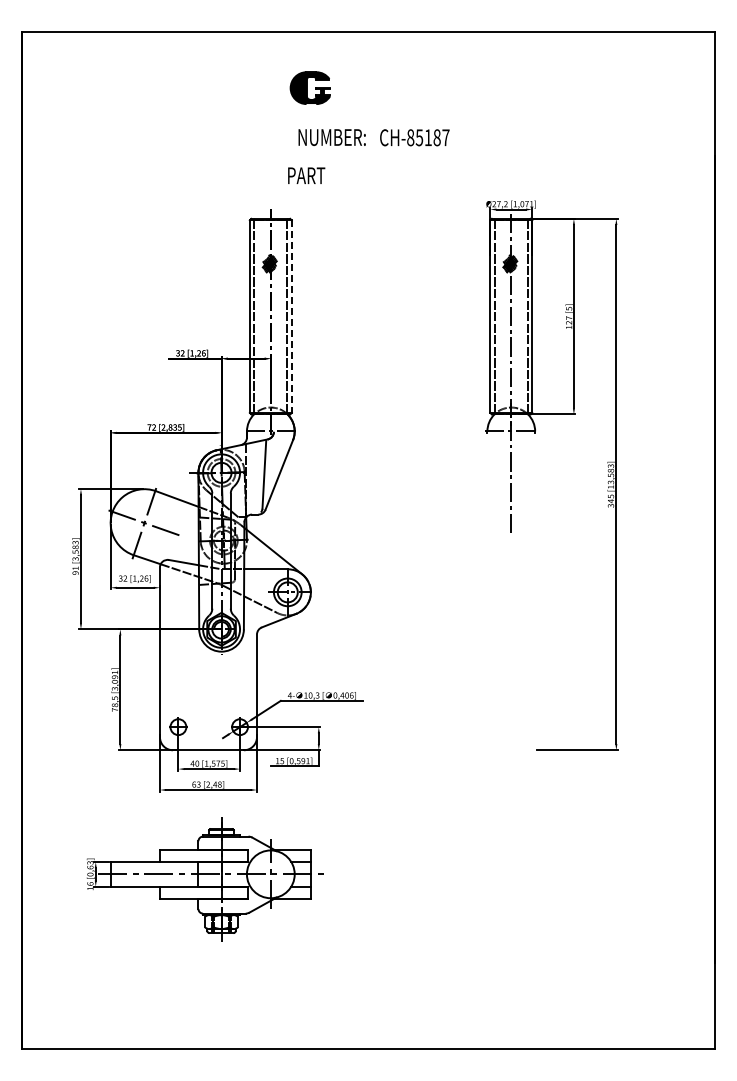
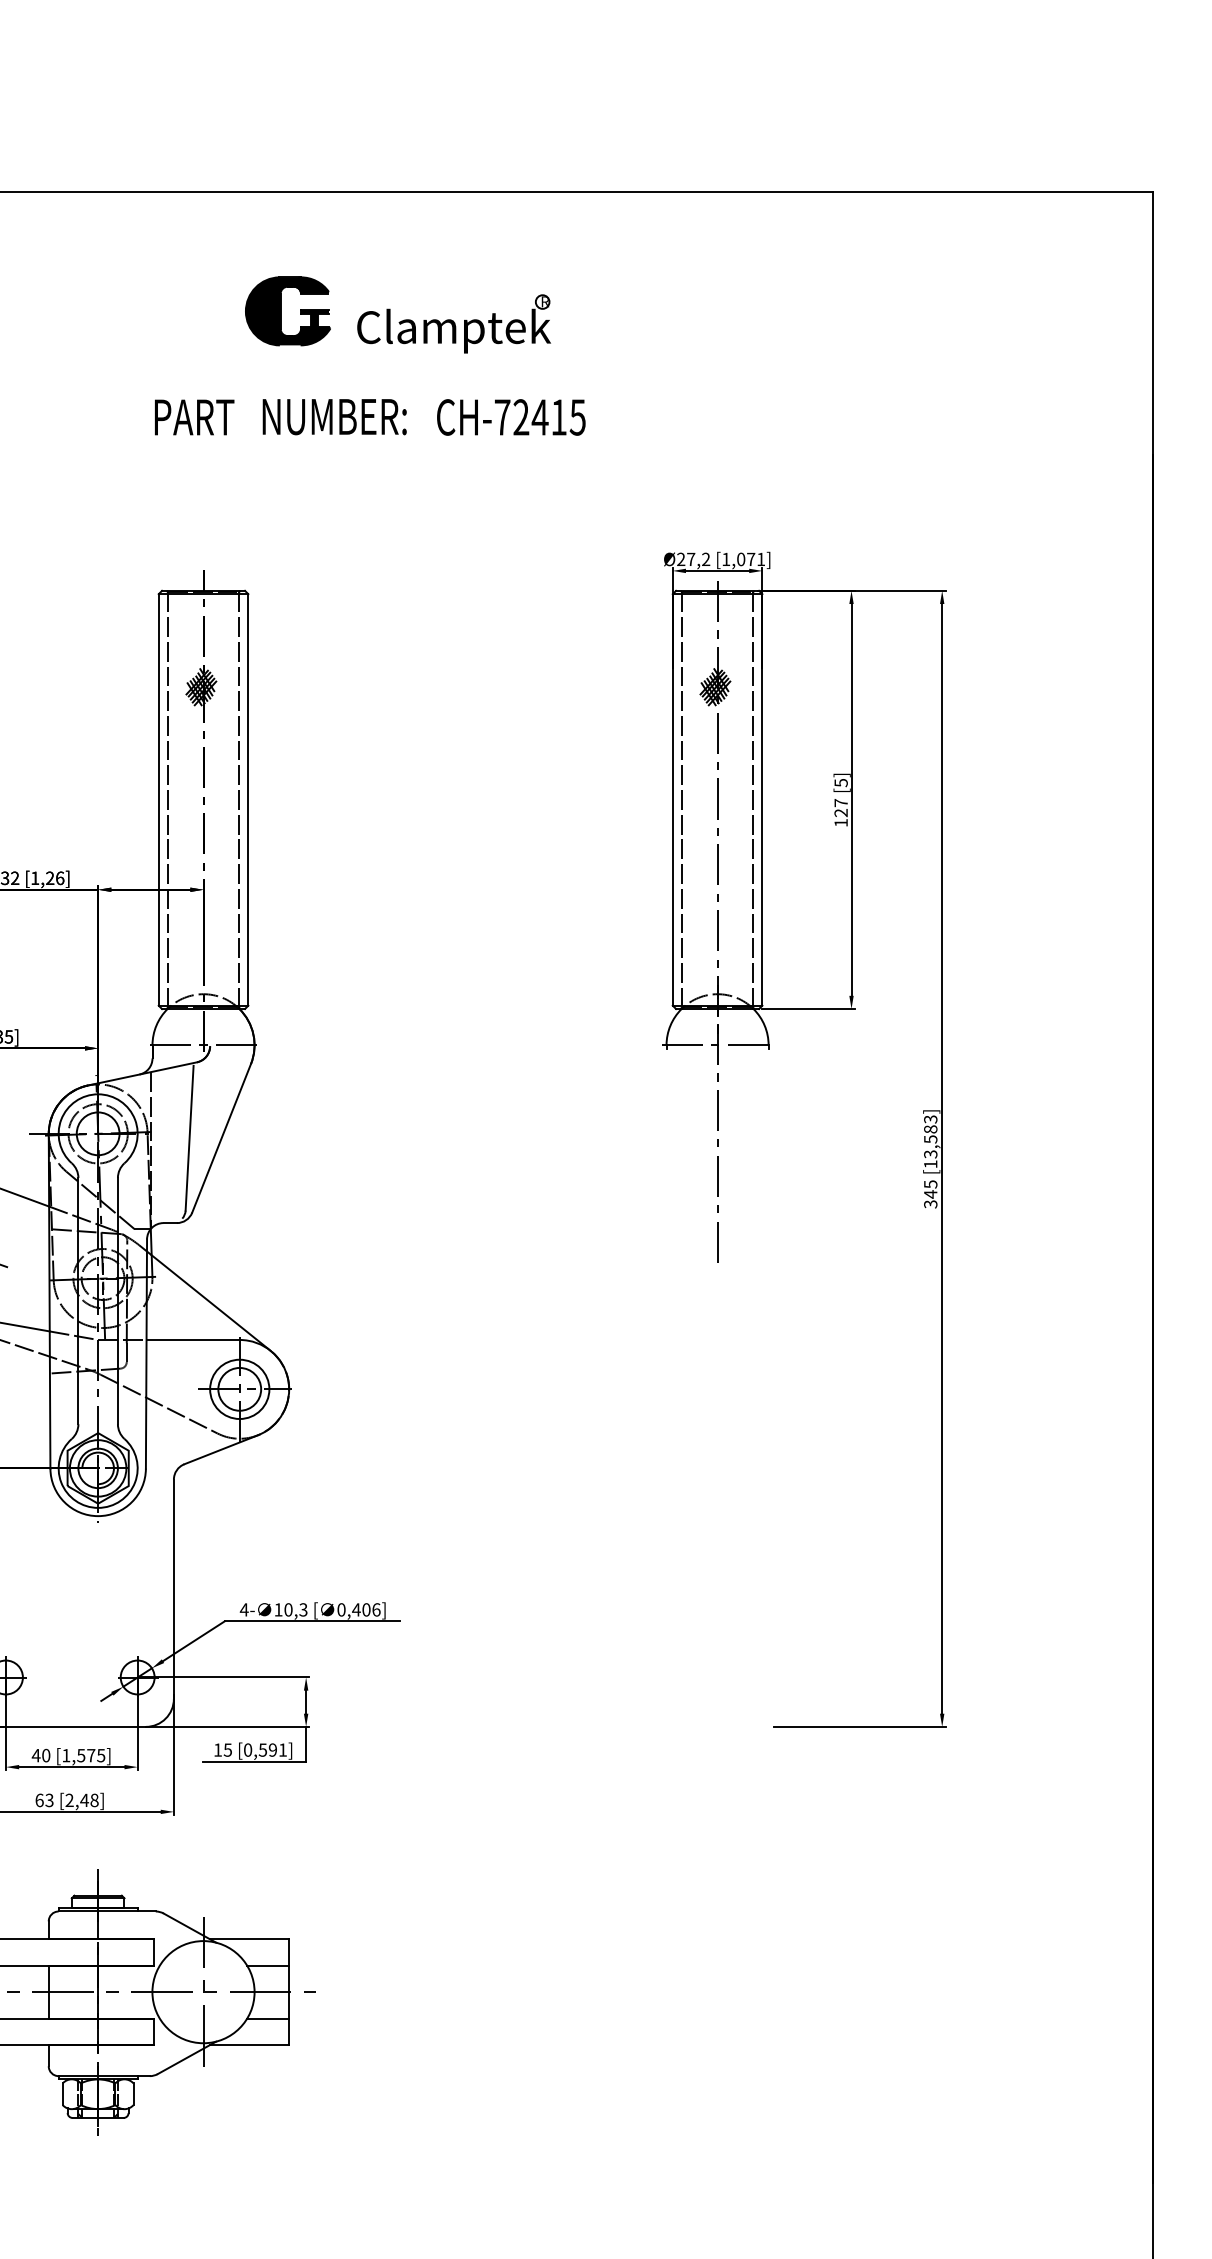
part: (387, 93) -> (452, 322), added
text: (428, 137) -> (540, 416), CH-85187 -> CH-72415
text: (306, 175) -> (194, 416), moved
line: (291, 317) -> (247, 801), dashed -> solid

